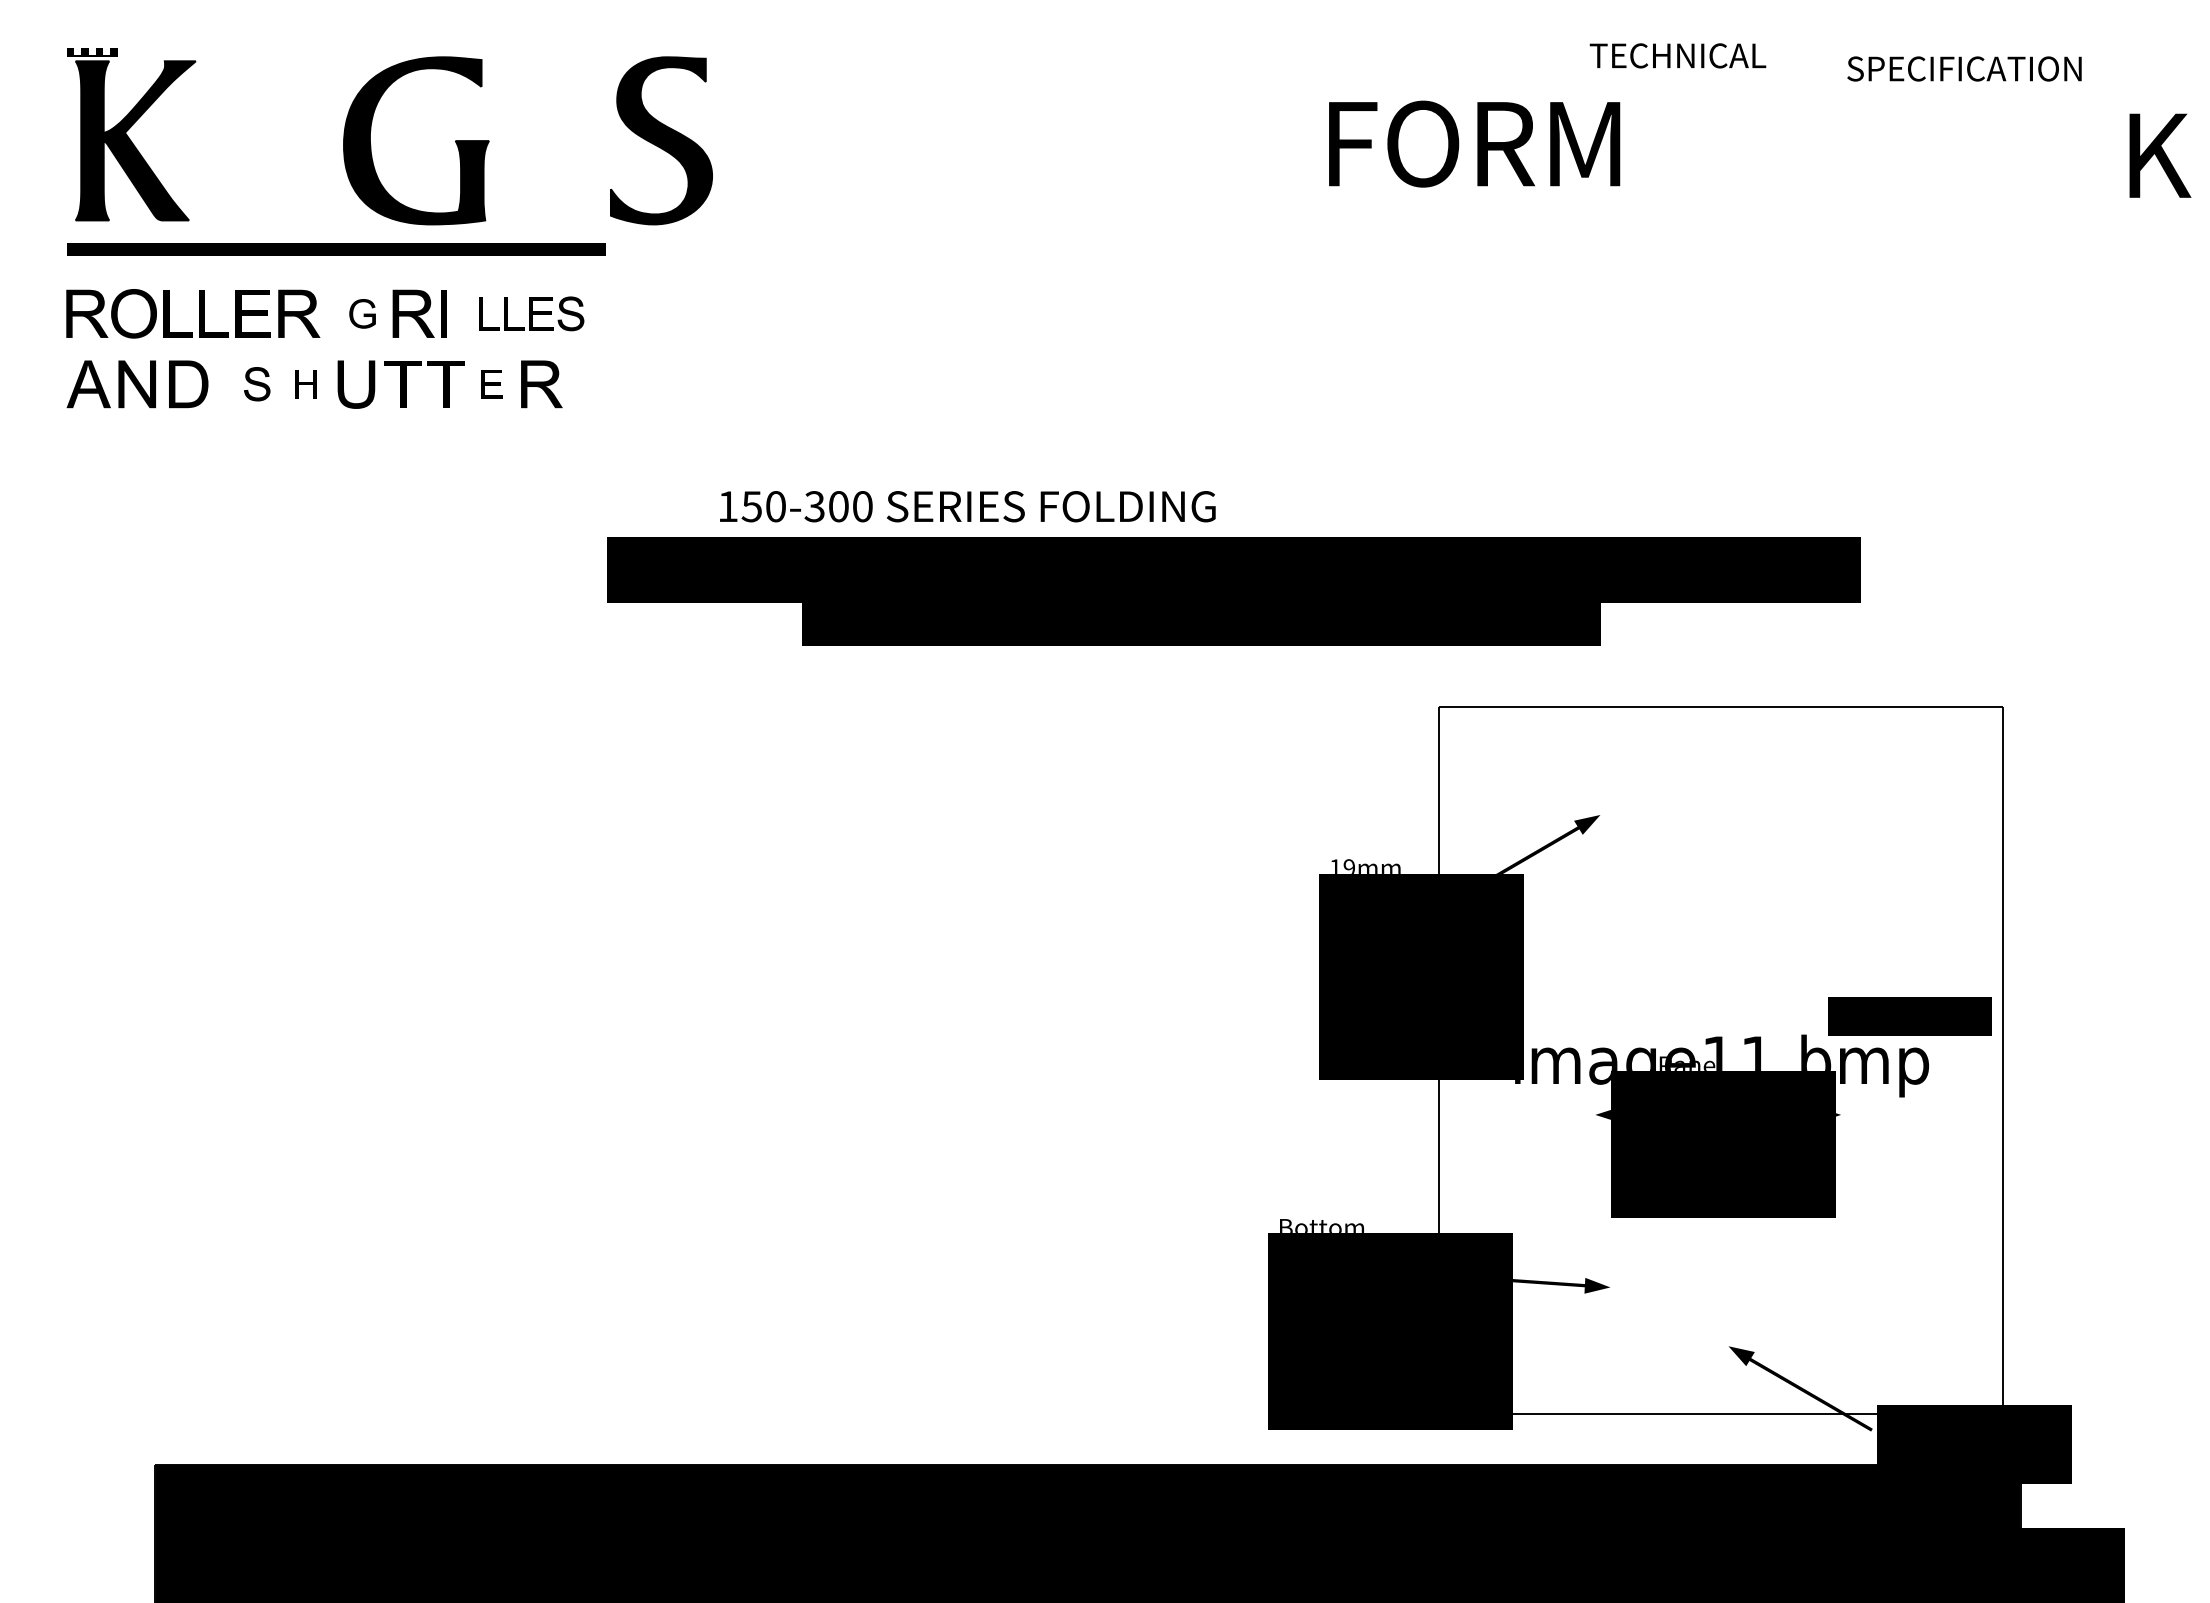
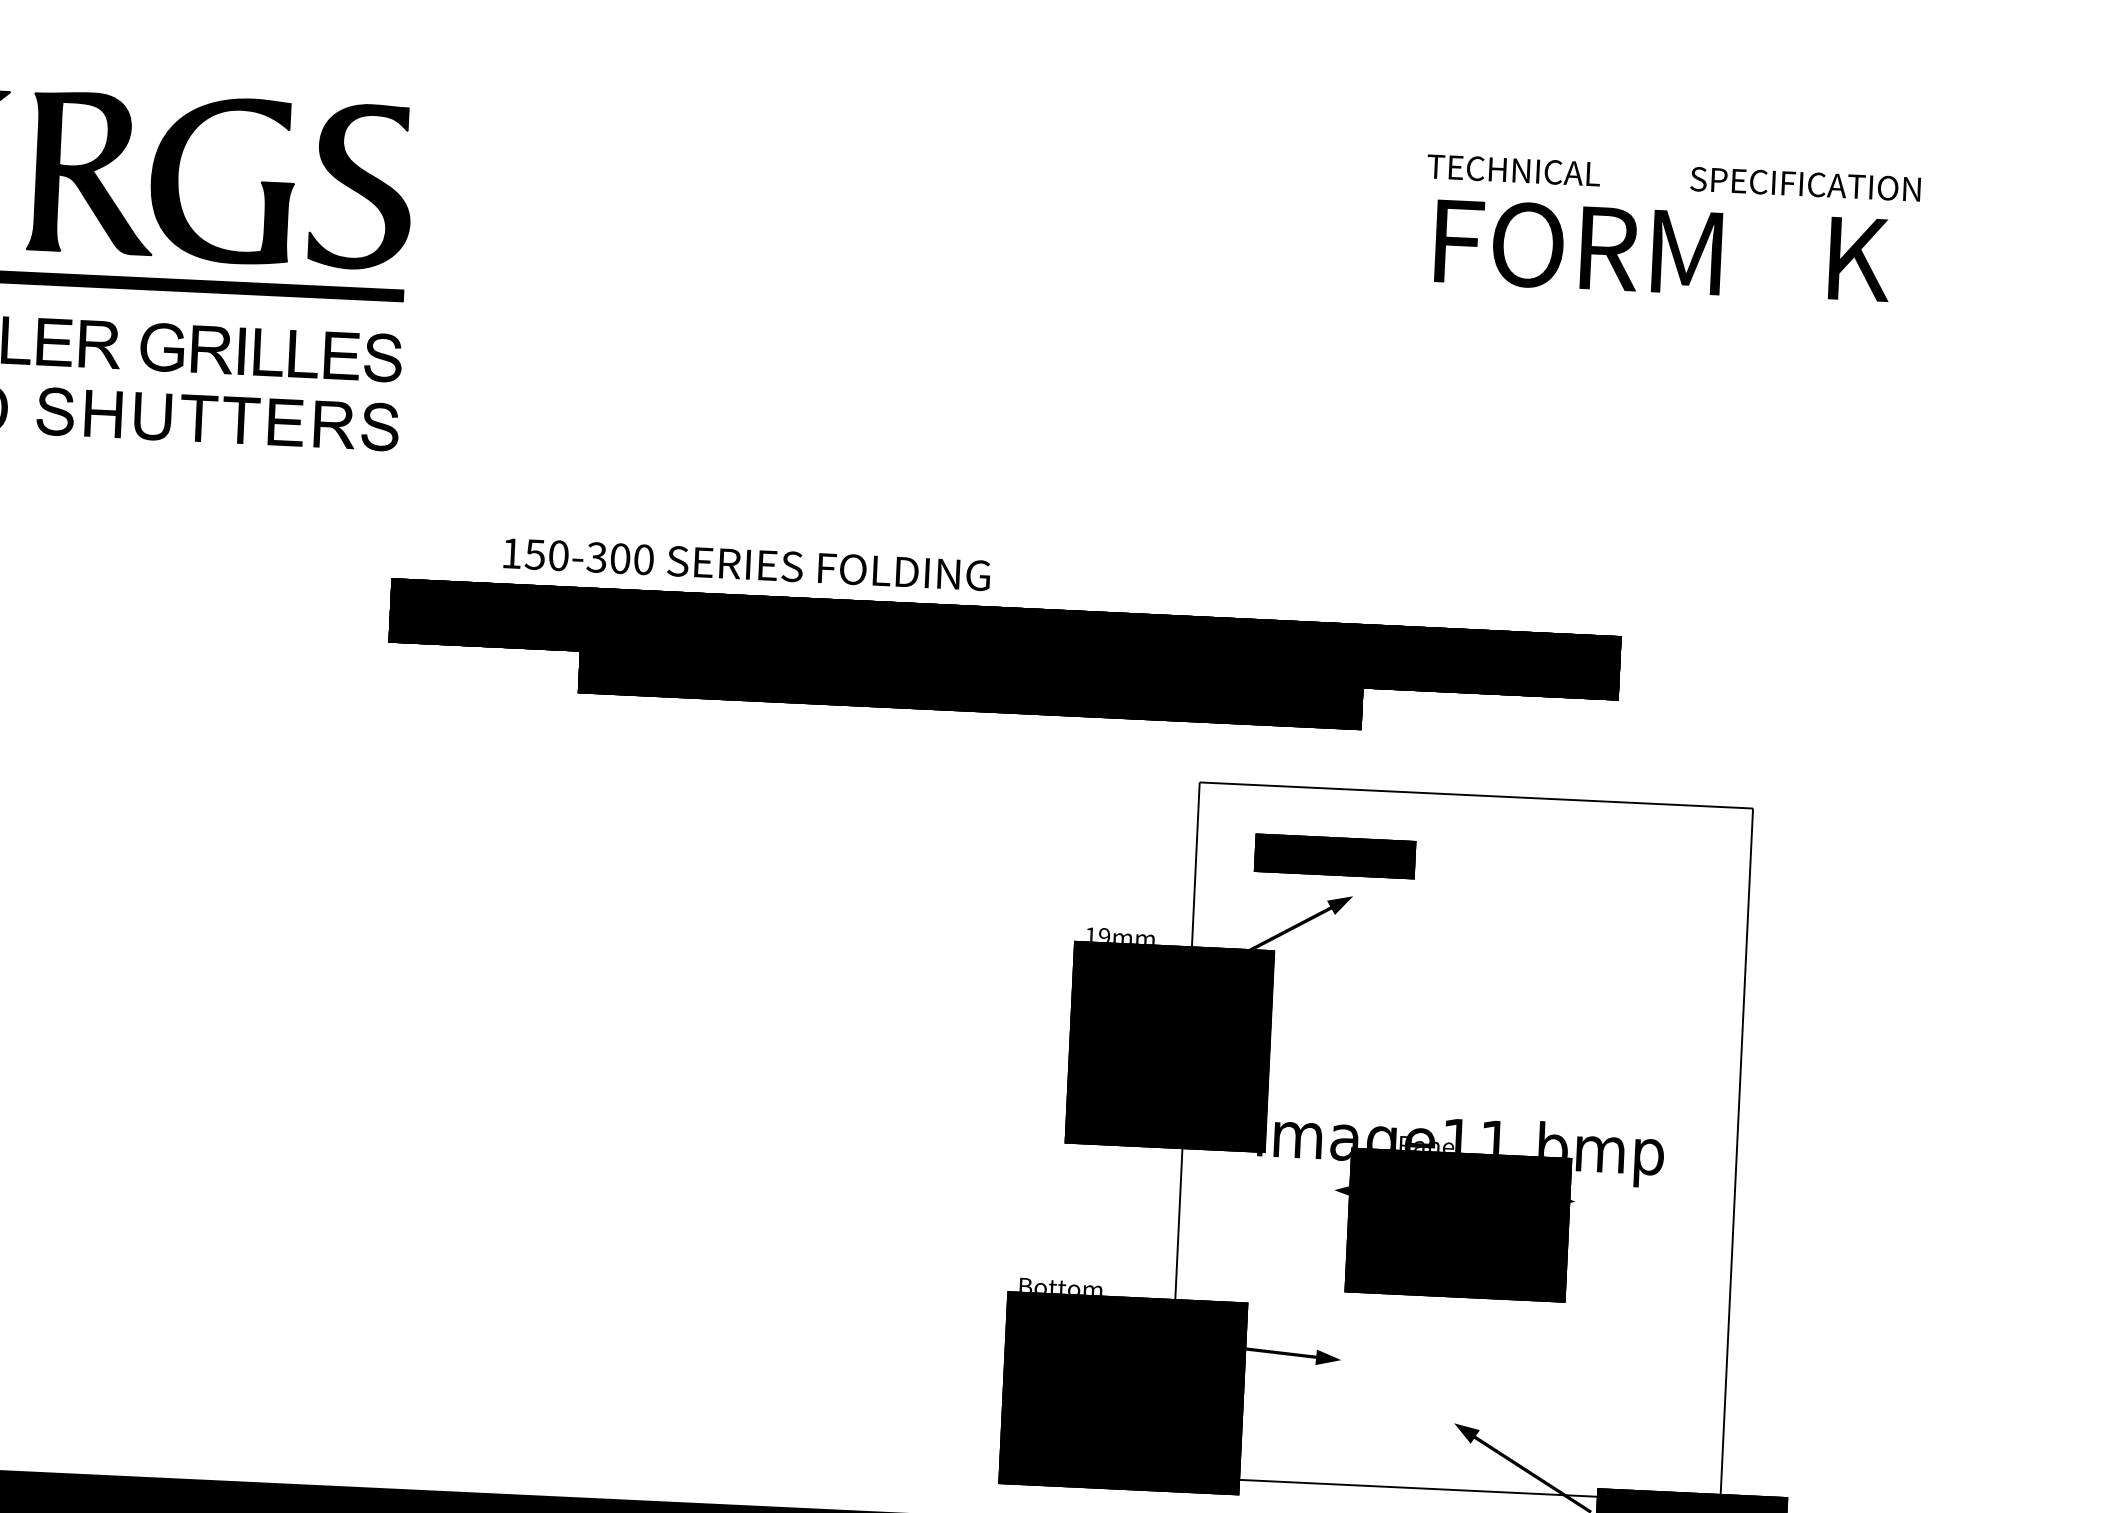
text: (1677, 55) -> (1513, 170), moved
text: (1964, 68) -> (1805, 183), moved
part: (283, 139) -> (92, 172), added
part: (661, 140) -> (361, 186), moved
text: (1474, 143) -> (1578, 246), moved
text: (2160, 155) -> (1860, 259), moved
part: (362, 313) -> (162, 347), size x1.67
part: (531, 313) -> (327, 354), size x1.43
part: (257, 383) -> (55, 410), size x1.43
fill: (588, 383) -> (380, 426), added
part: (305, 384) -> (103, 414), size x1.67
part: (491, 384) -> (285, 422), size x1.67
text: (1909, 1016) -> (1334, 856), moved

